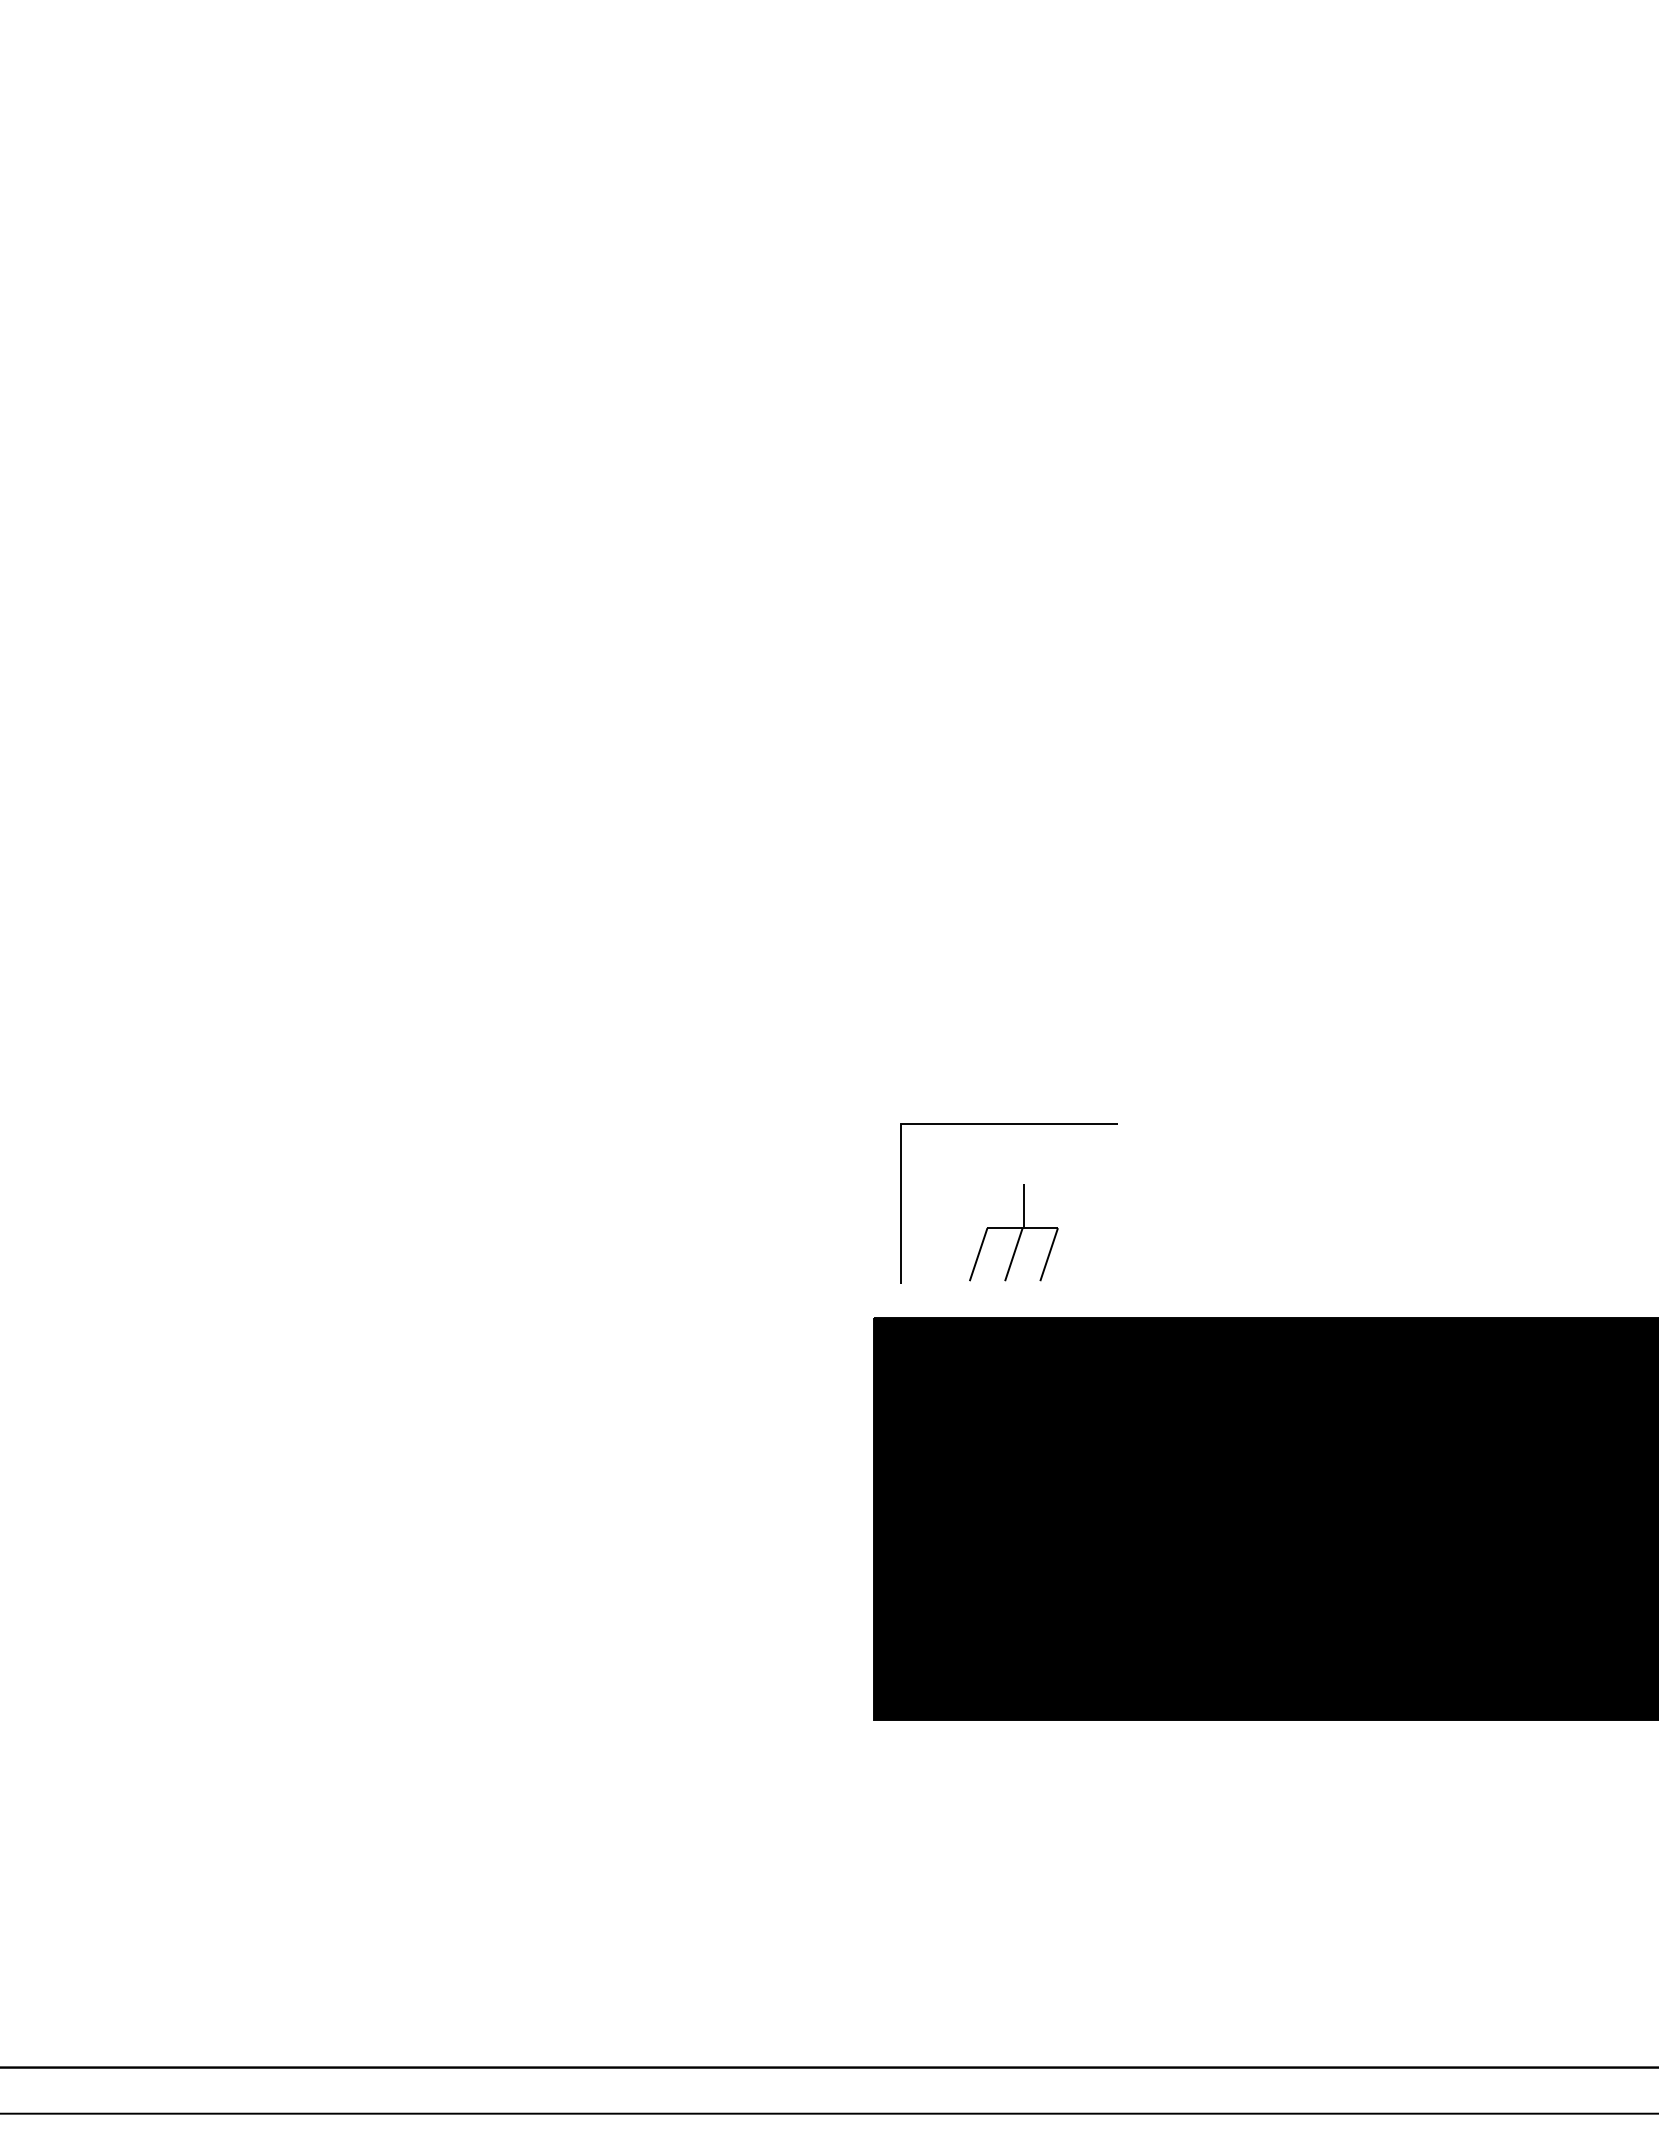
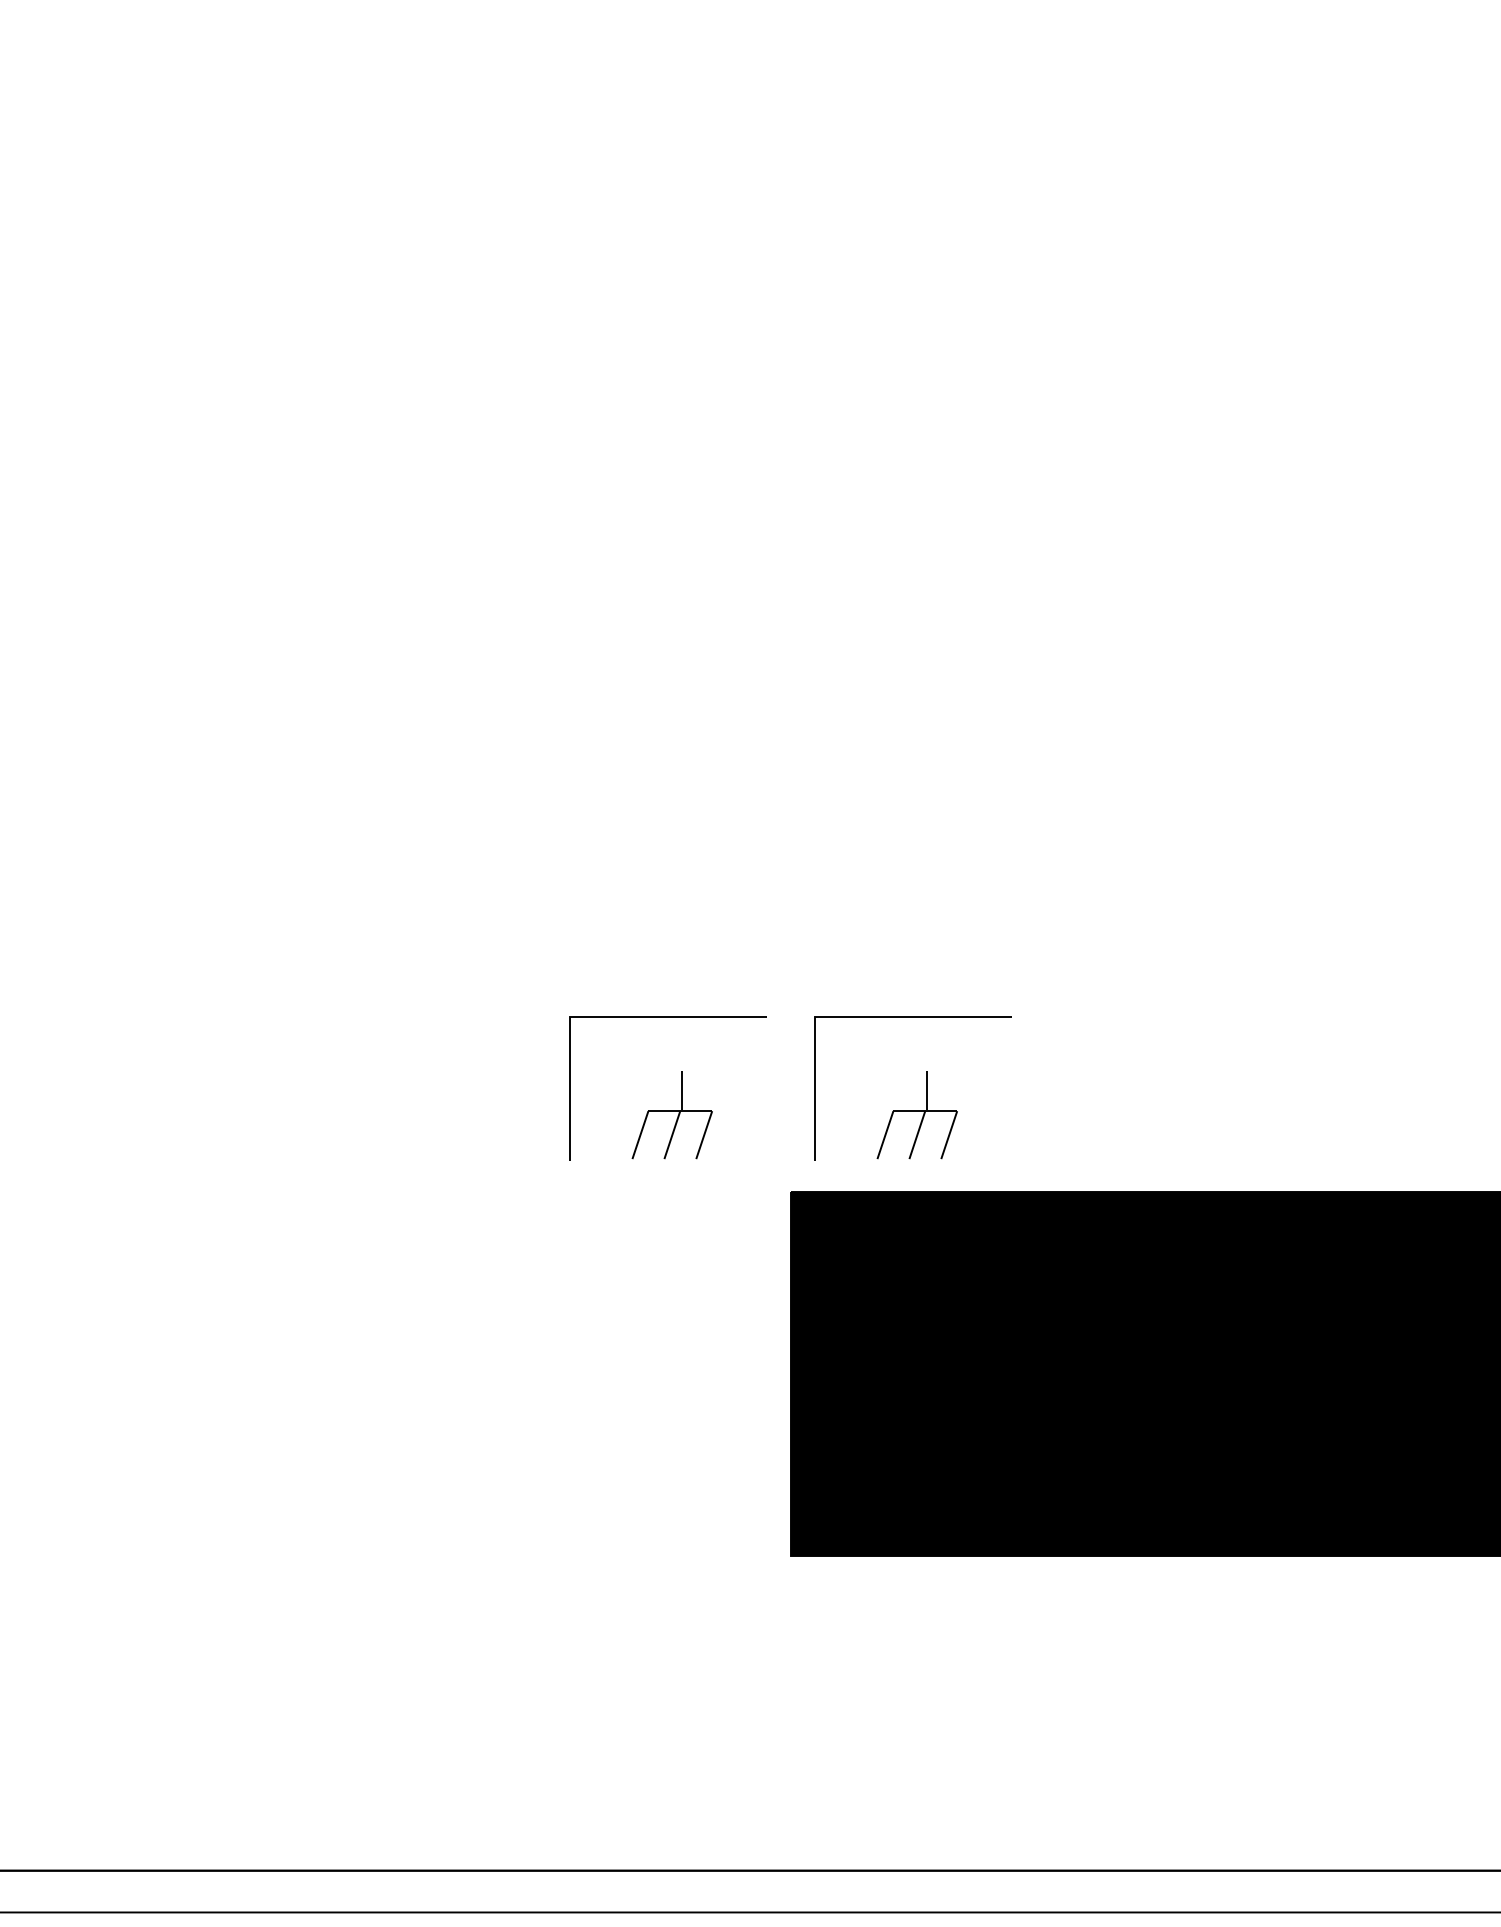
part: (753, 1203) -> (681, 1088), added

